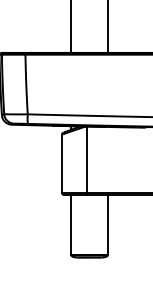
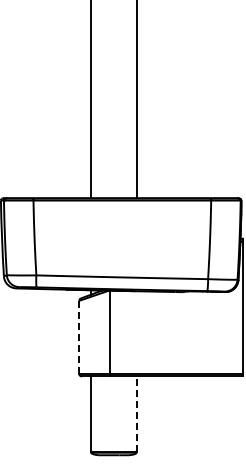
line: (62, 163) -> (79, 337), solid -> dashed
line: (107, 225) -> (136, 414), solid -> dashed

